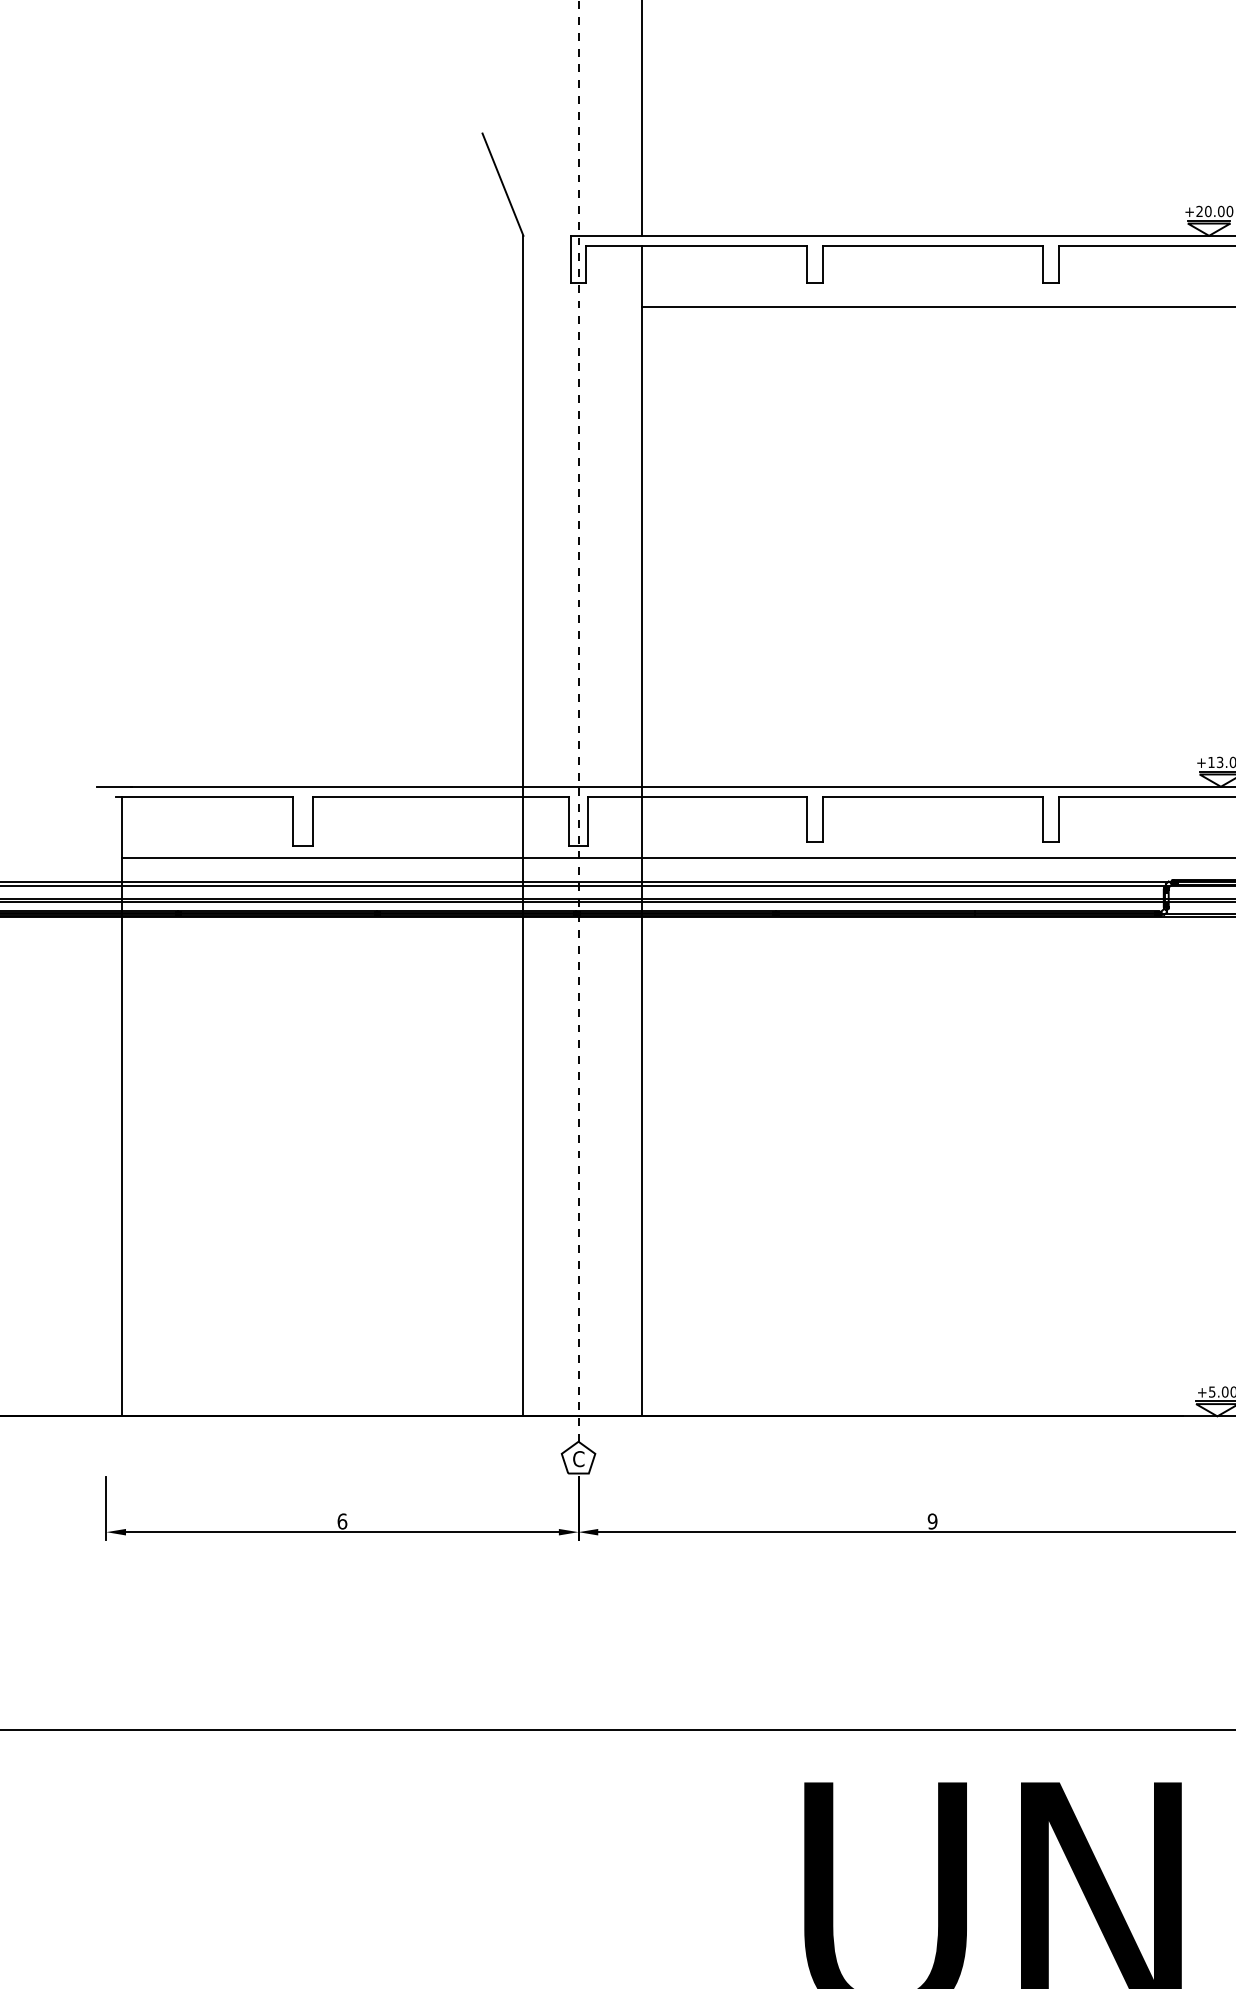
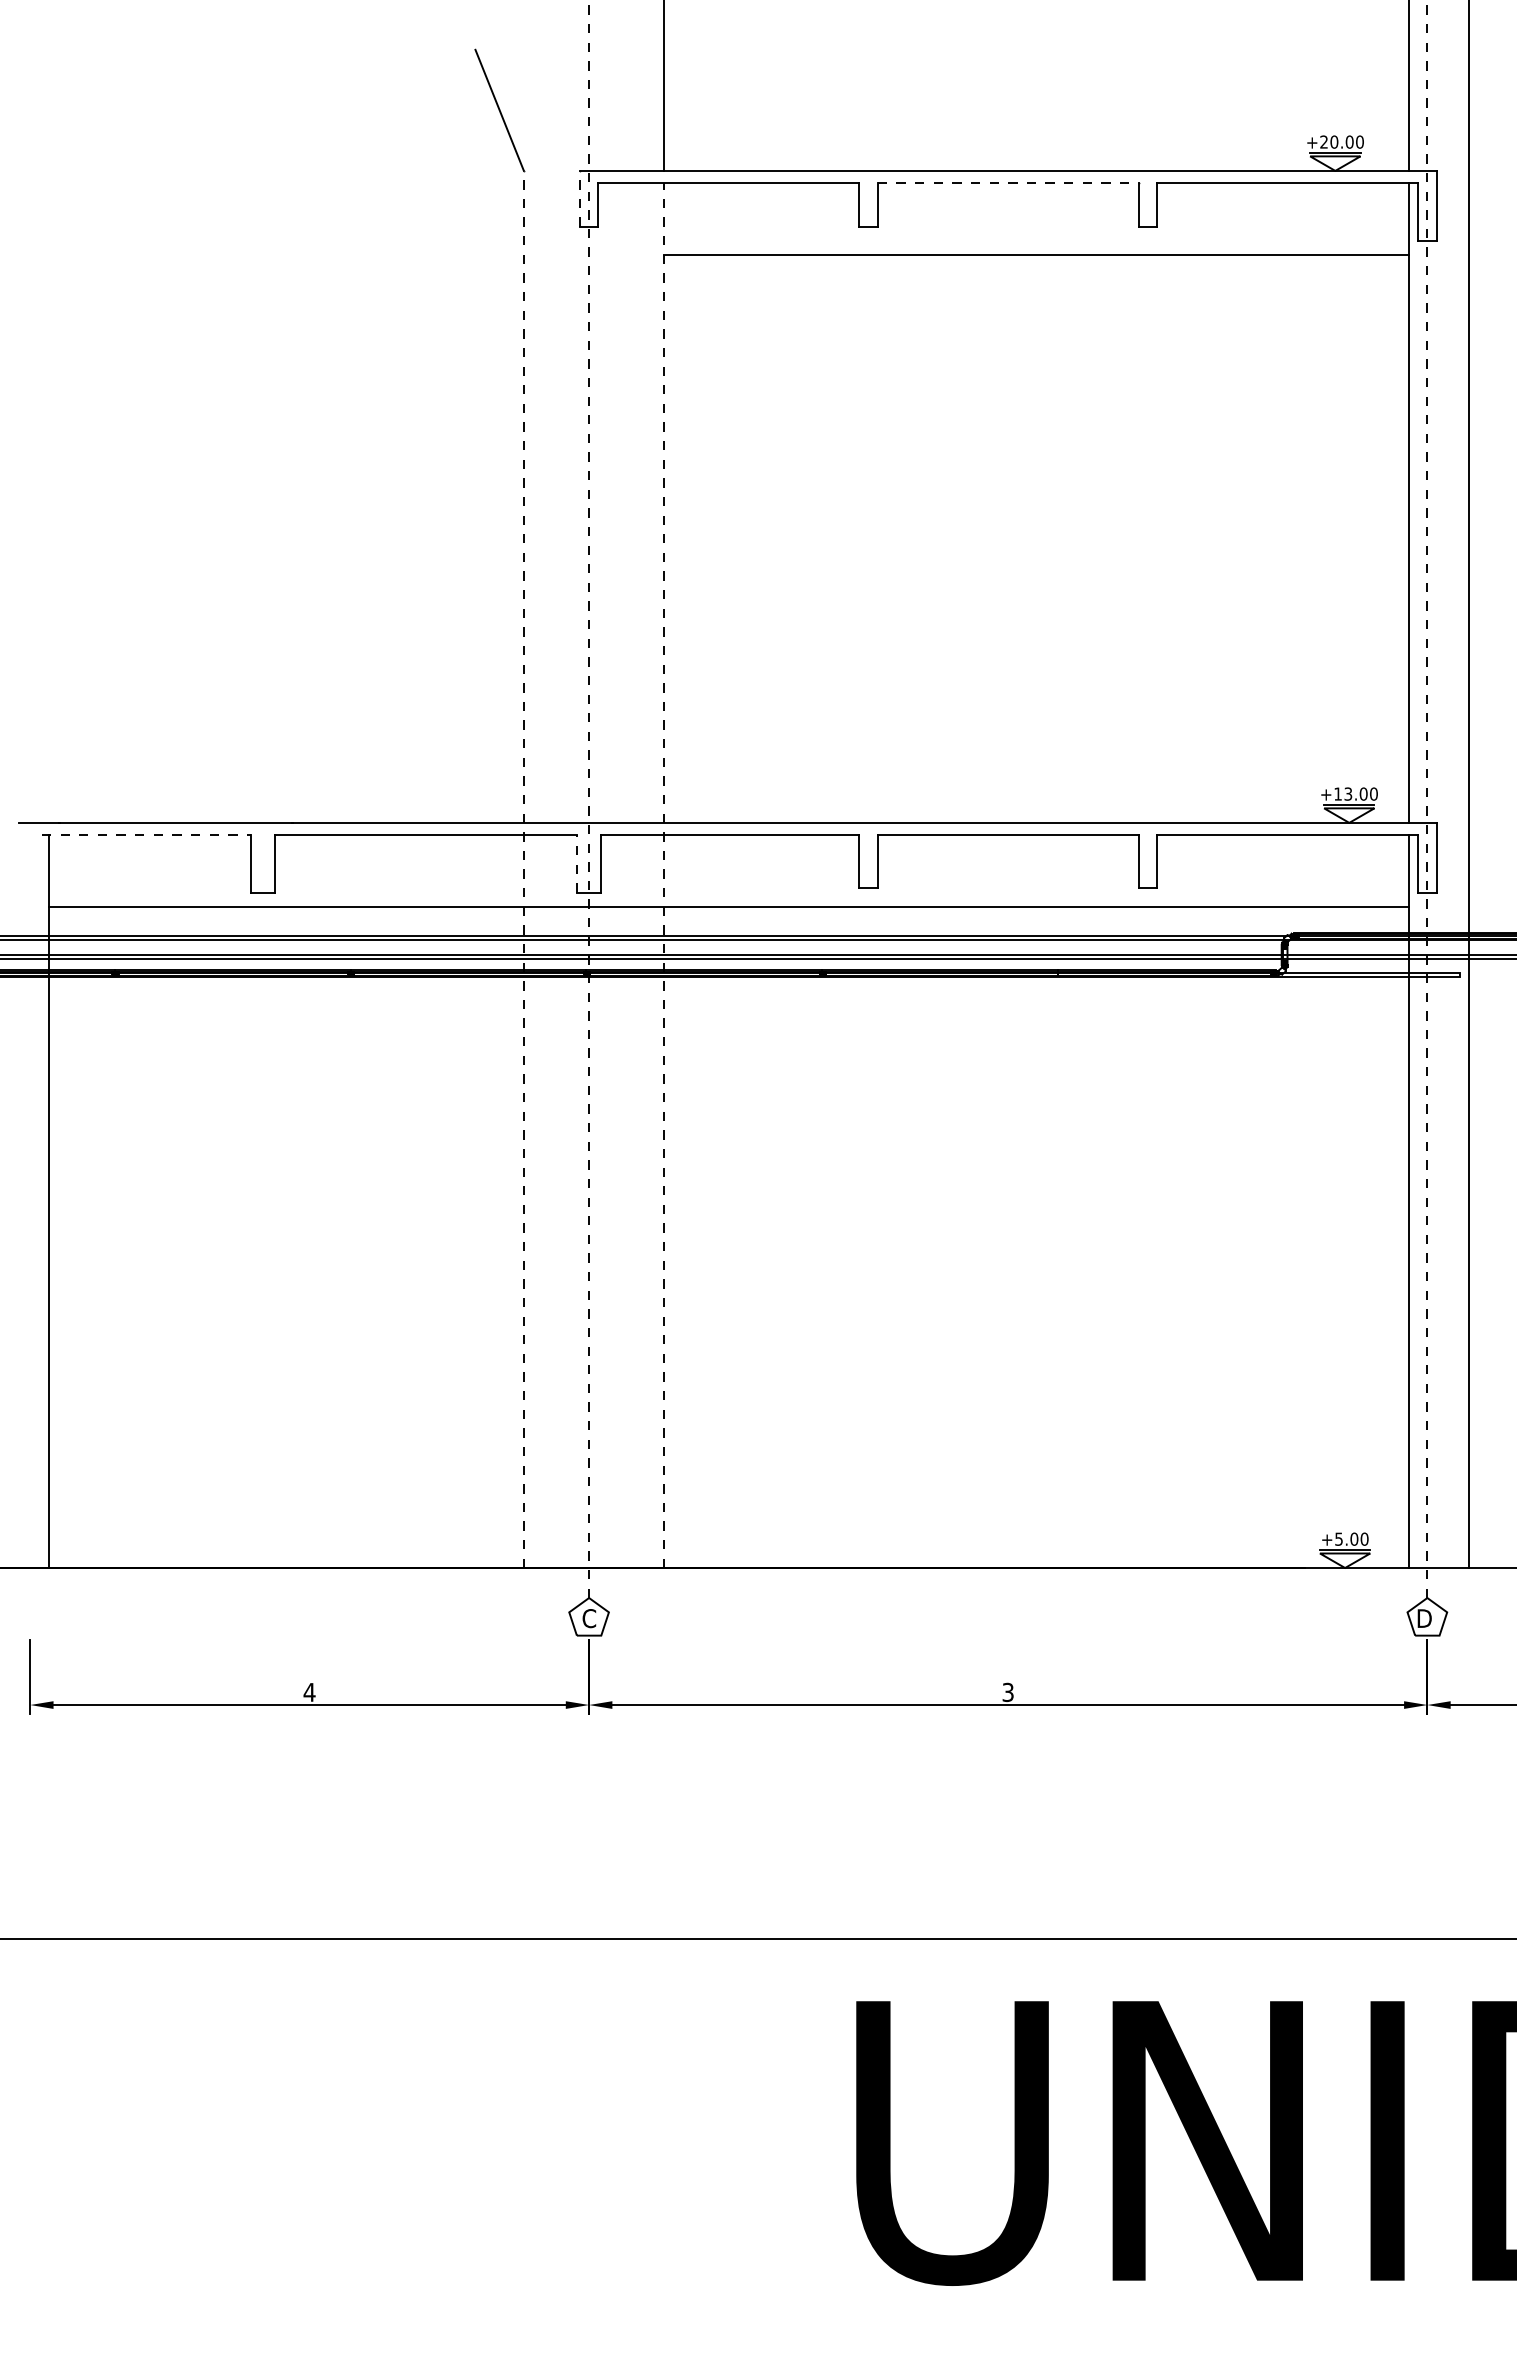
line: (932, 246) -> (1008, 183), solid -> dashed
line: (570, 259) -> (579, 198), solid -> dashed
line: (204, 797) -> (146, 835), solid -> dashed
line: (568, 821) -> (577, 863), solid -> dashed
line: (523, 826) -> (523, 869), solid -> dashed
line: (641, 831) -> (663, 875), solid -> dashed
text: (342, 1520) -> (309, 1691), 6 -> 4
text: (932, 1521) -> (1007, 1692), 9 -> 3

